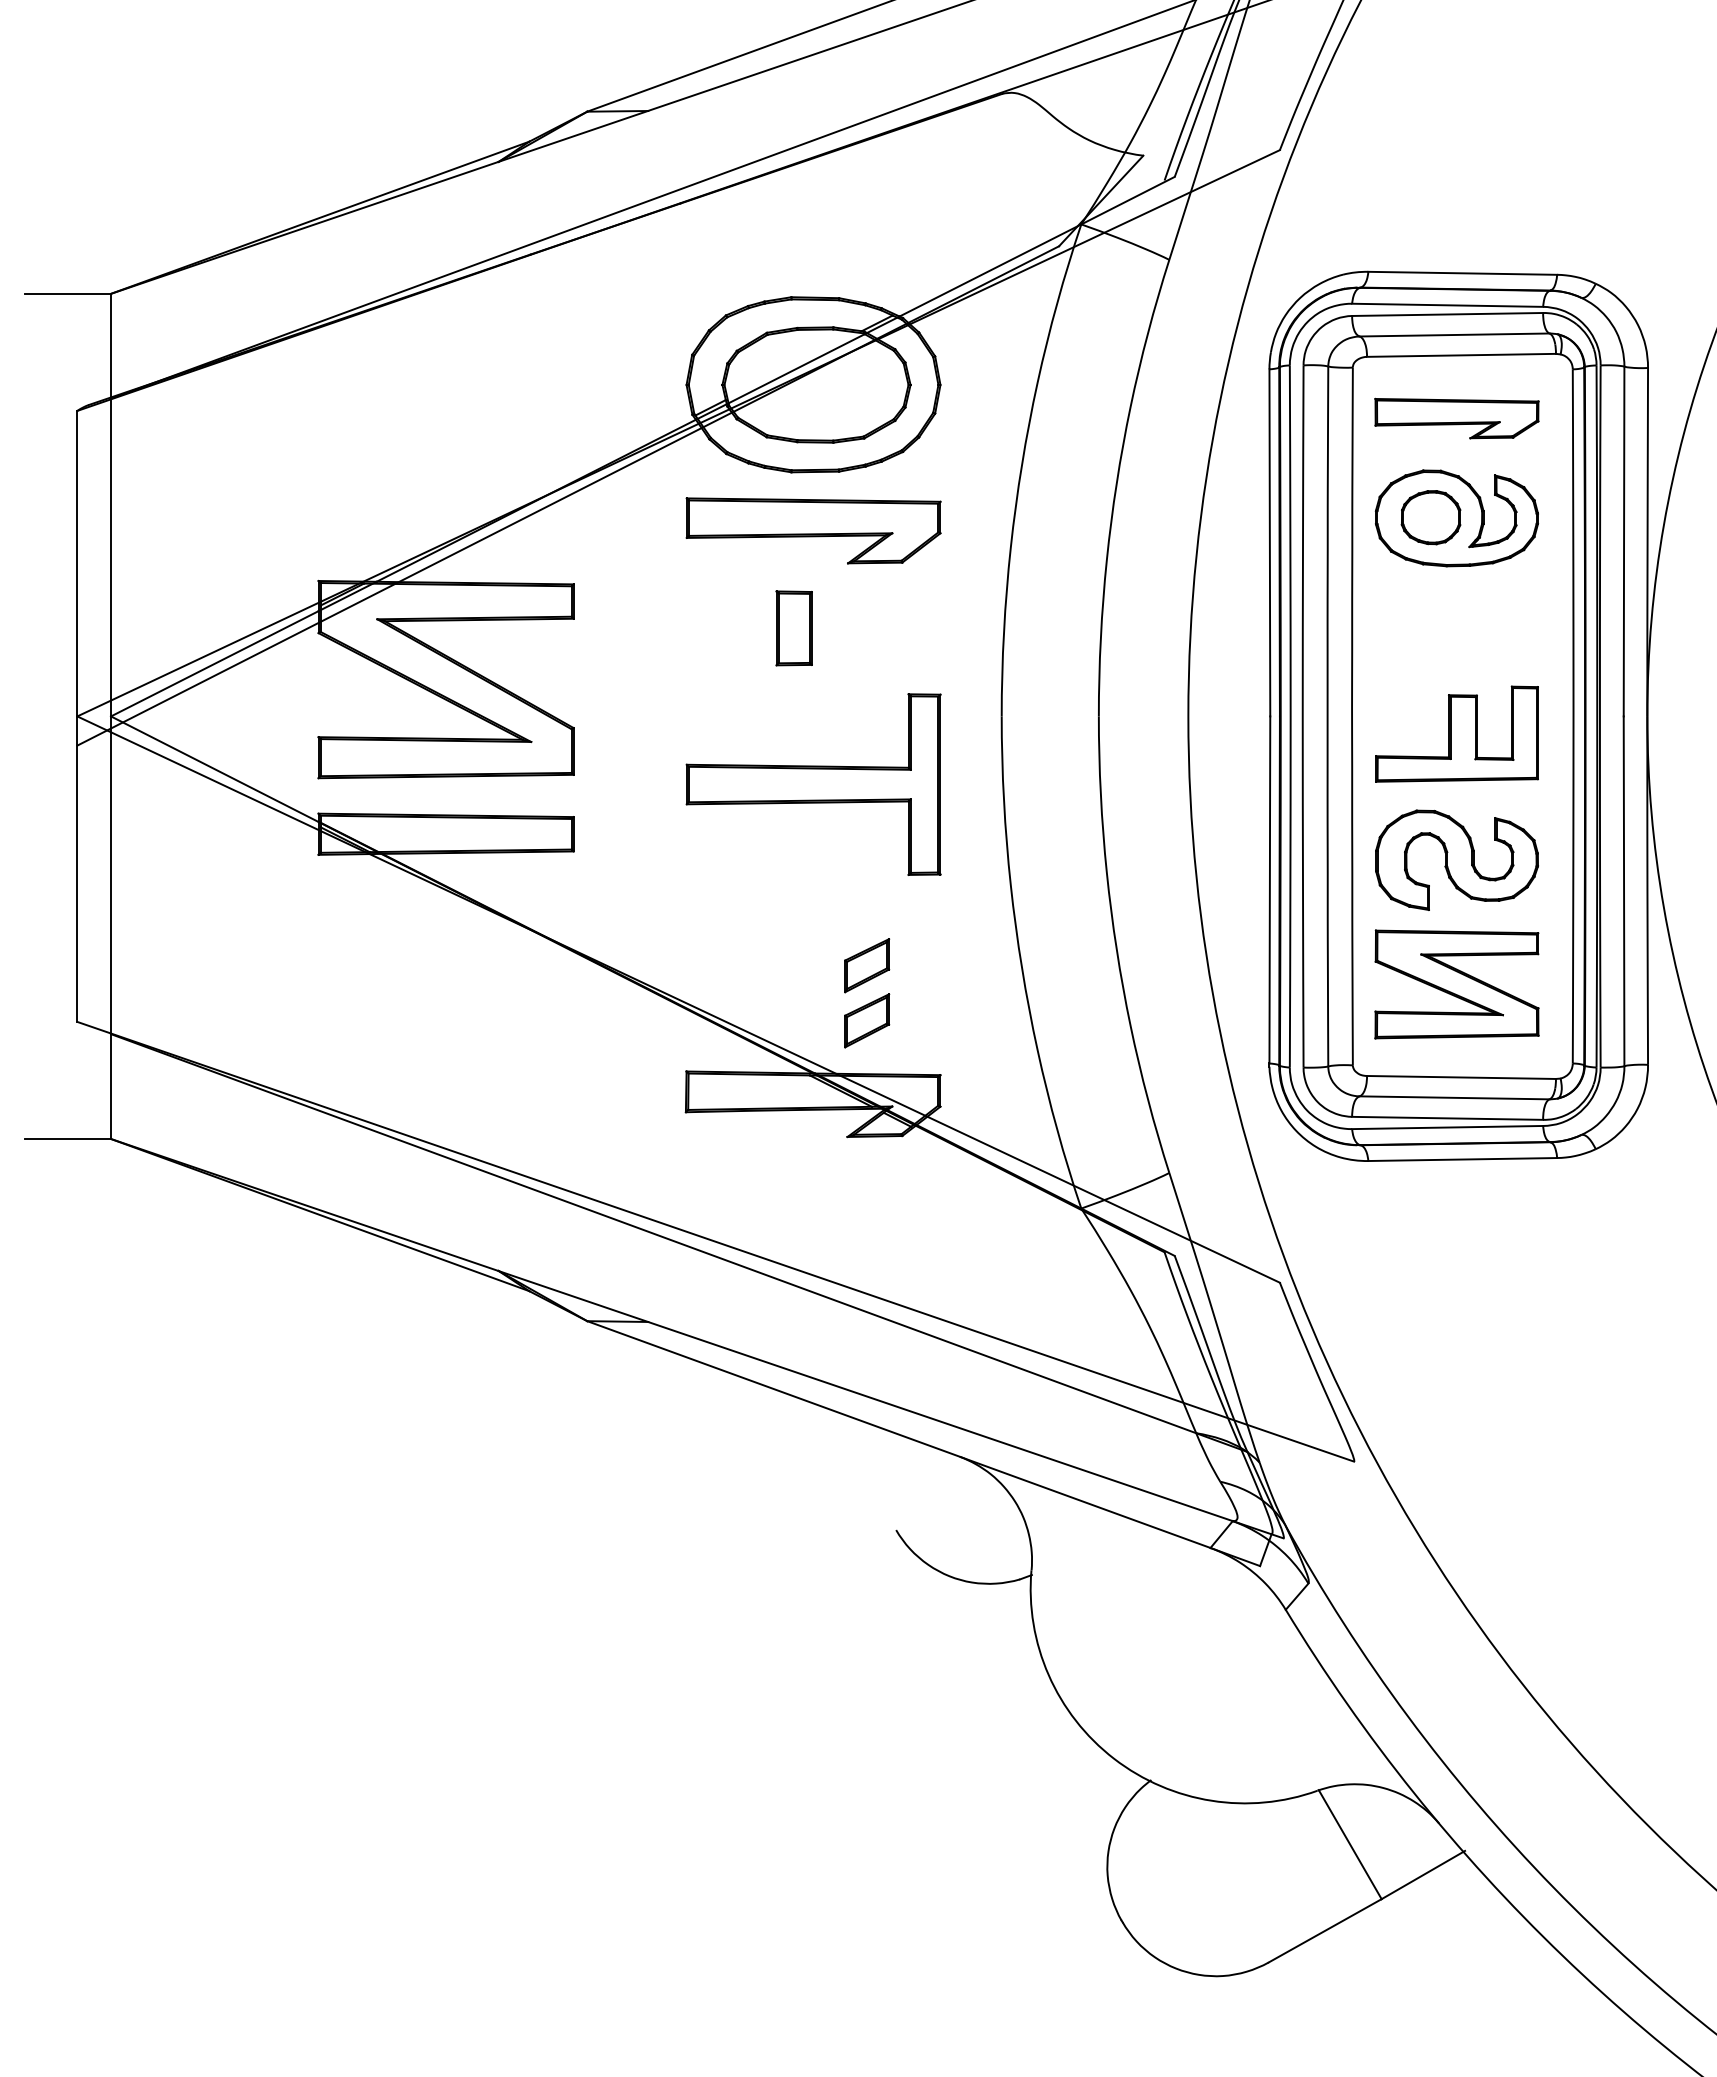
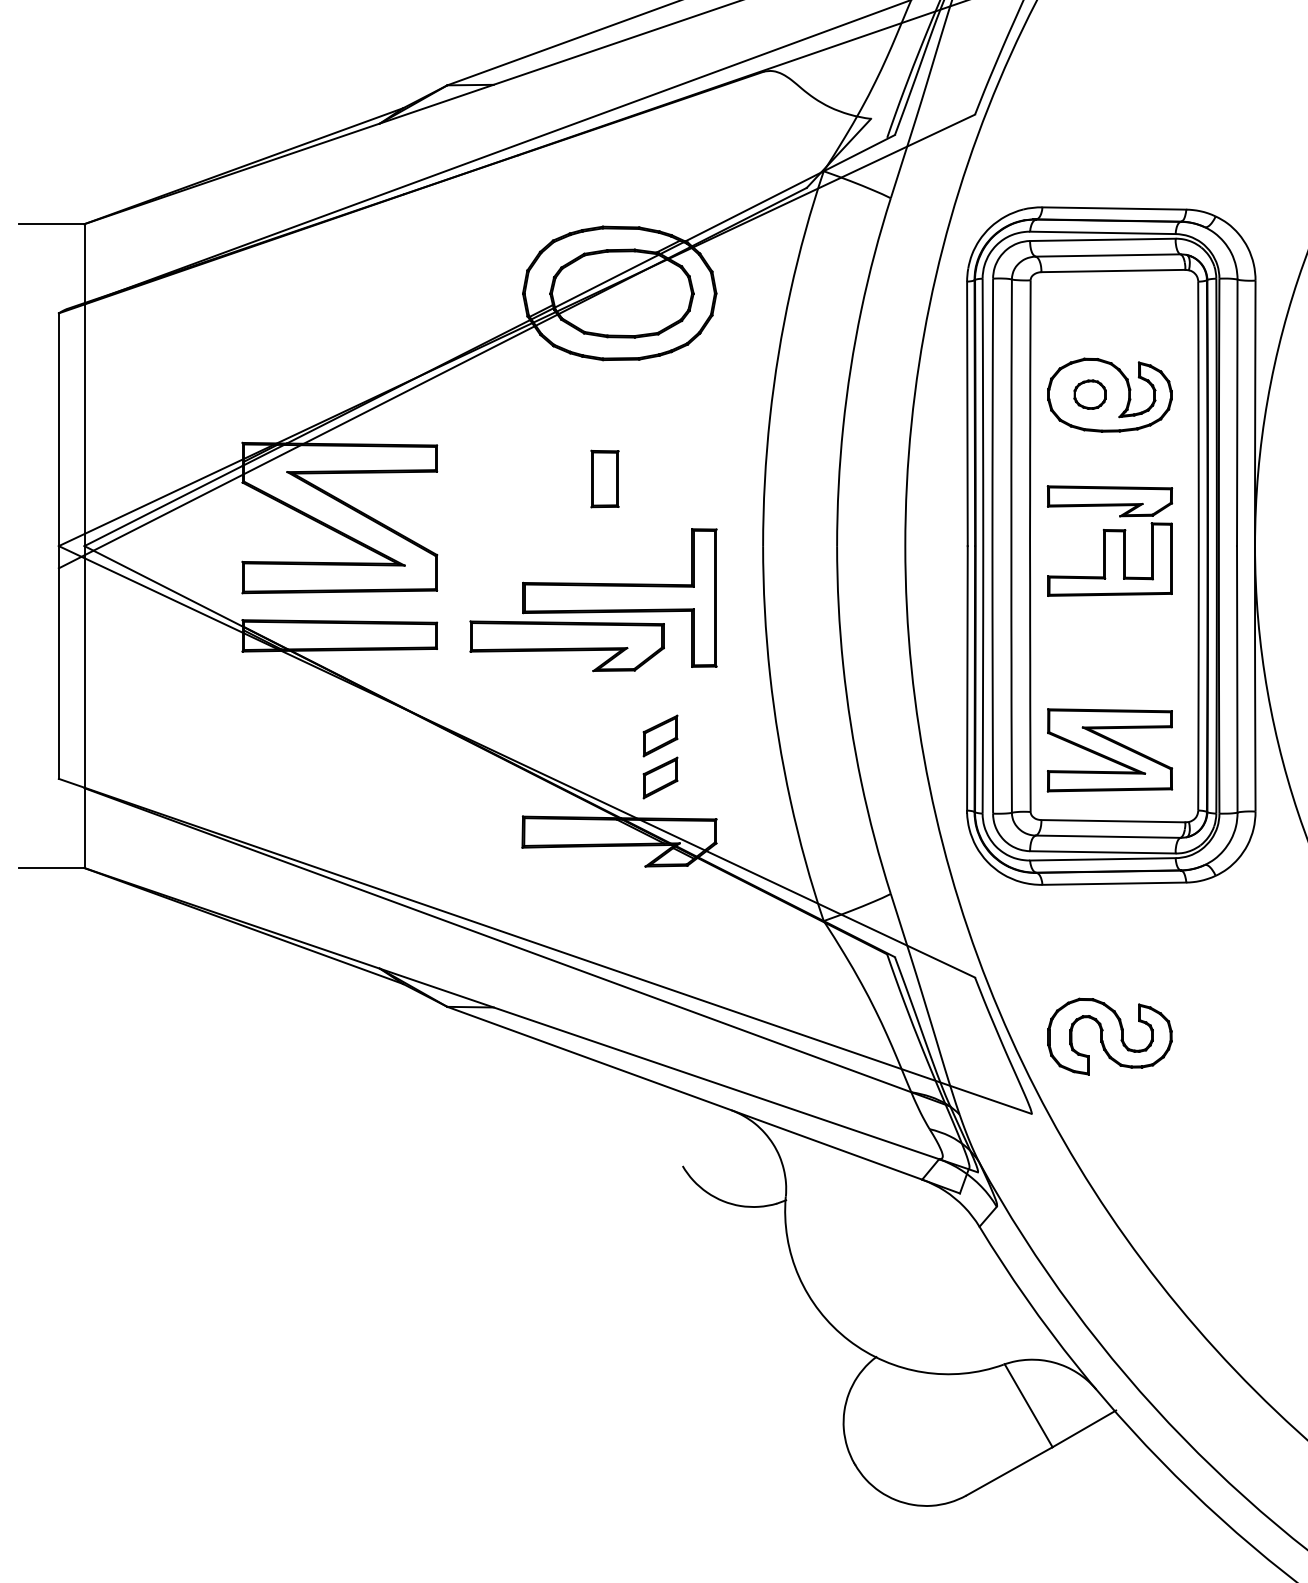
part: (1456, 418) -> (1109, 501), moved
part: (1430, 517) -> (1089, 394), size x0.7
part: (813, 530) -> (567, 645), moved
part: (1456, 859) -> (1109, 1036), moved

